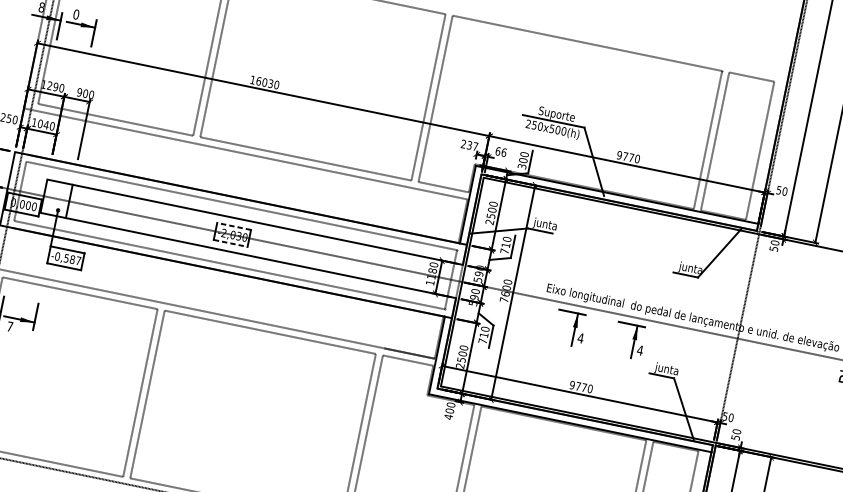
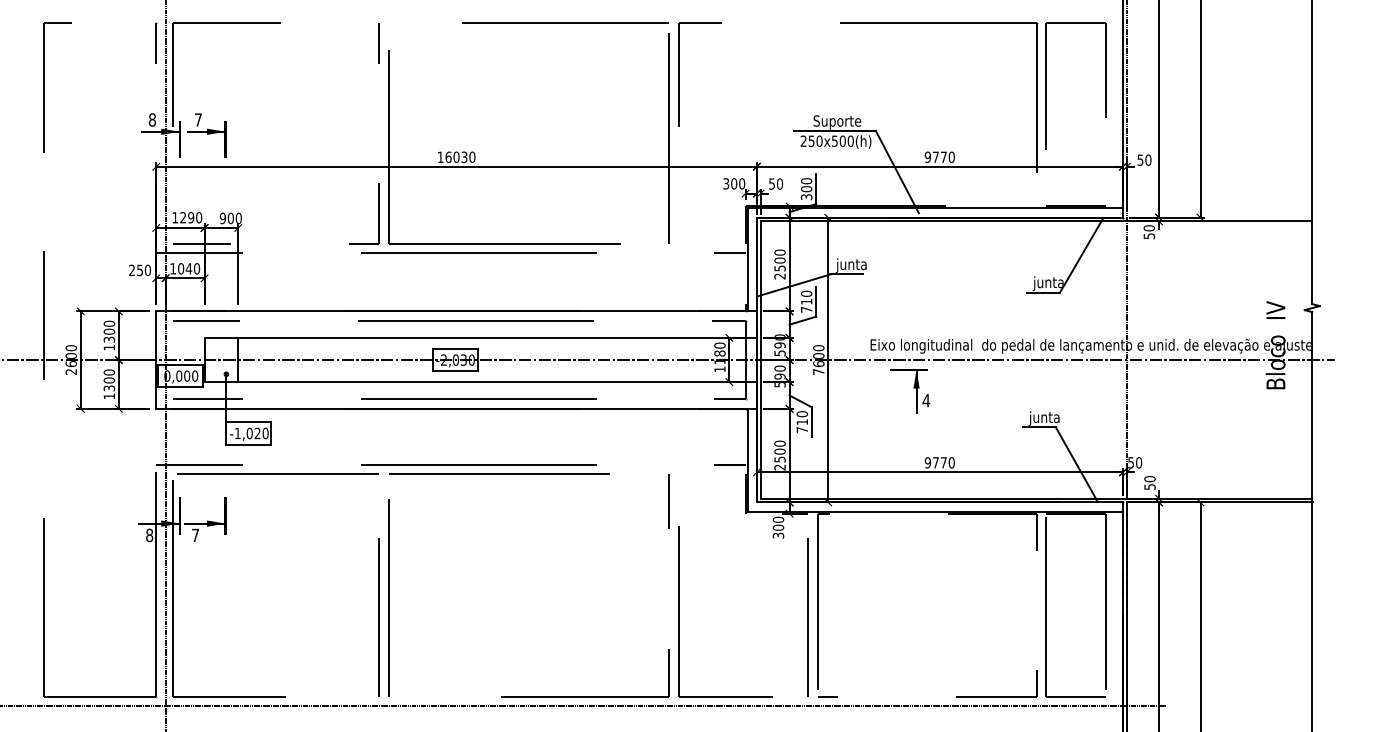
text: (75, 14) -> (197, 119), 0 -> 7
text: (469, 145) -> (734, 183), 237 -> 300
text: (501, 151) -> (776, 183), 66 -> 50
line: (233, 226) -> (454, 348), dashed -> solid
line: (230, 243) -> (455, 371), dashed -> solid
text: (67, 258) -> (251, 433), -0,587 -> -1,020
part: (629, 341) -> (989, 391), removed
text: (448, 416) -> (778, 535), 400 -> 300

